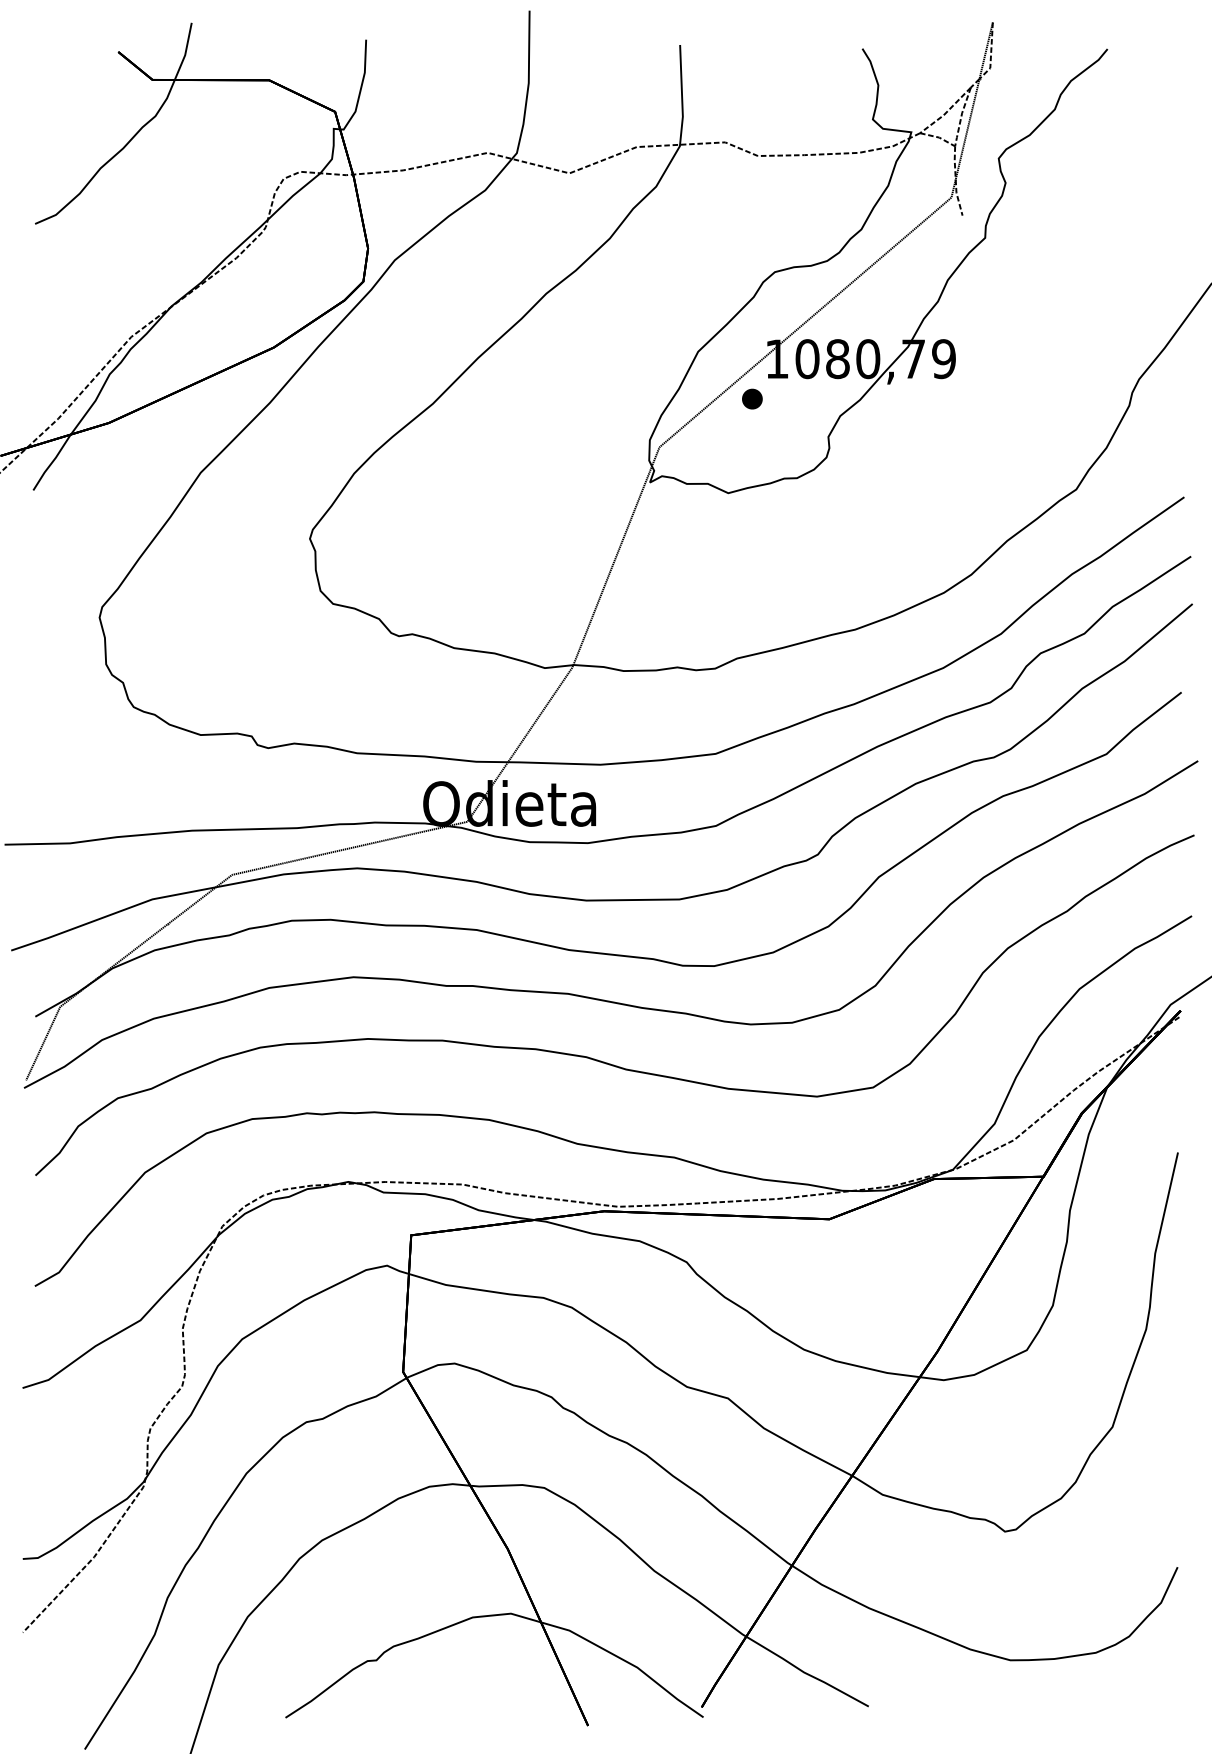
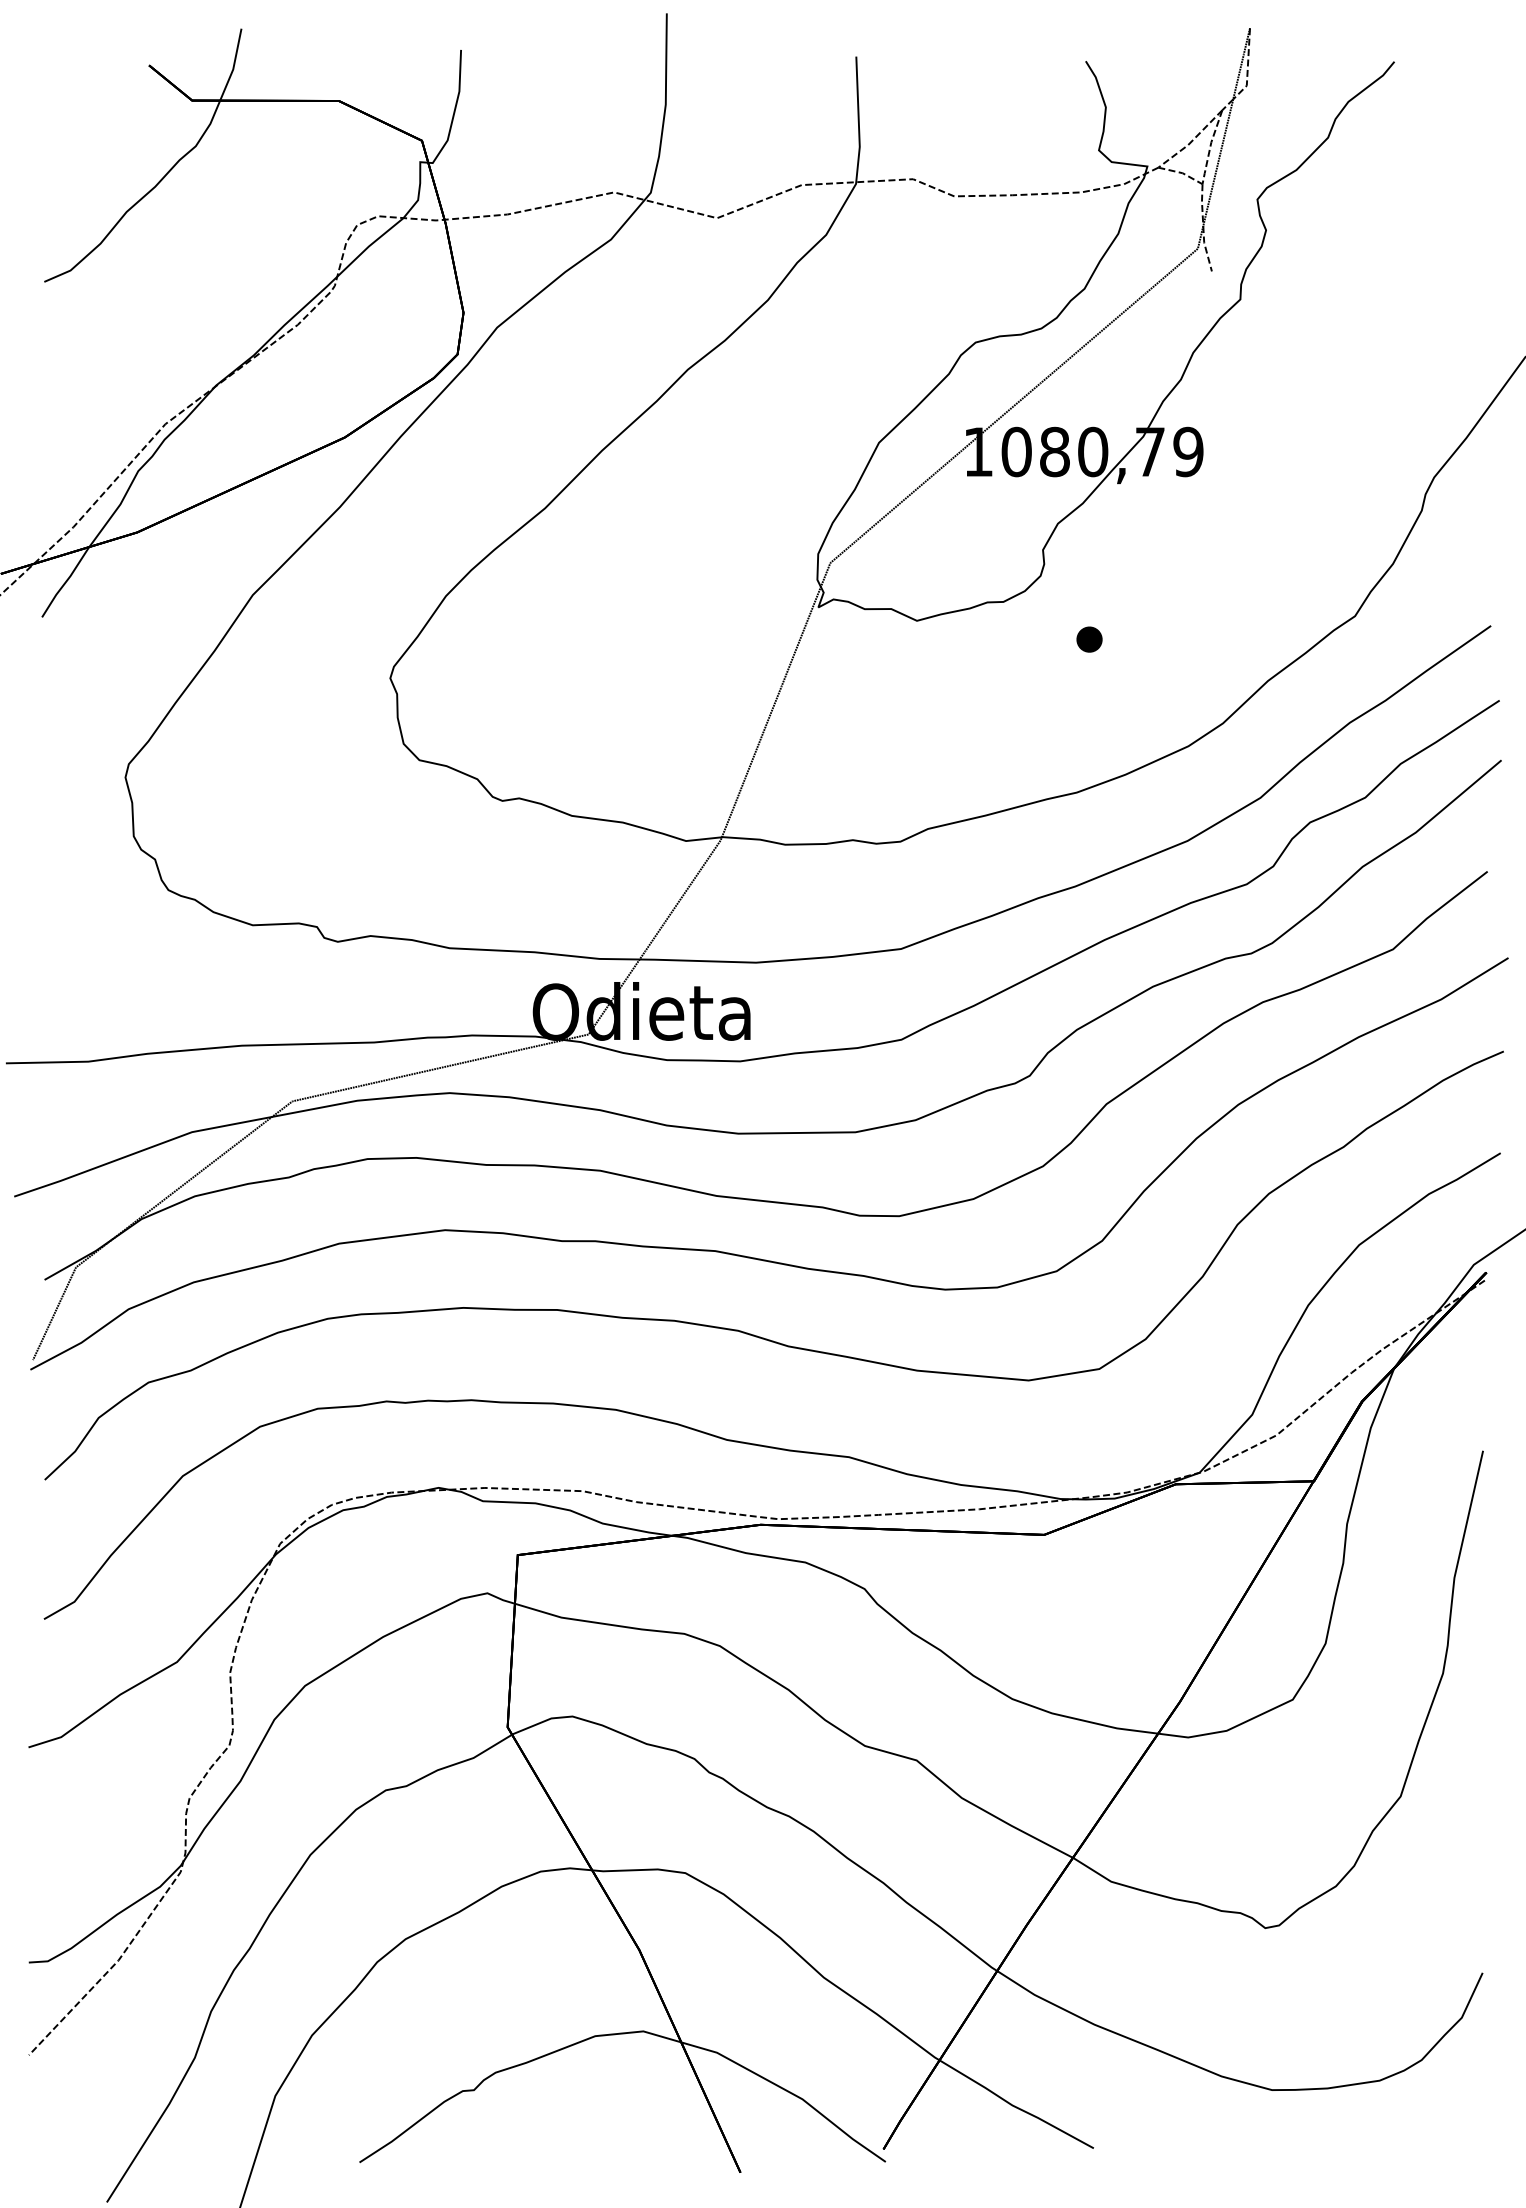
part: (752, 398) -> (1089, 638), moved

